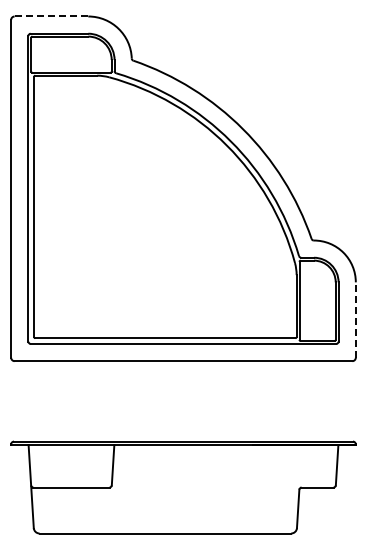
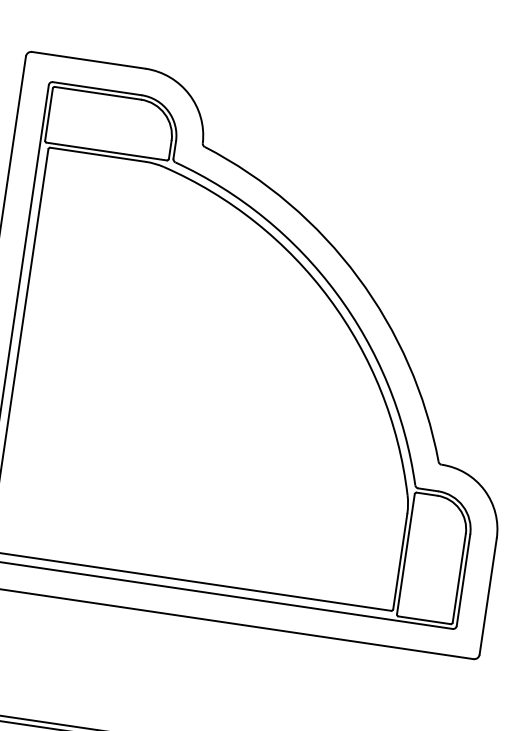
line: (51, 16) -> (88, 60), dashed -> solid
line: (355, 320) -> (487, 597), dashed -> solid

